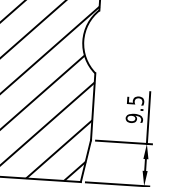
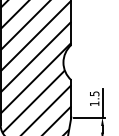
text: (134, 117) -> (94, 103), 9.5 -> 1.5

